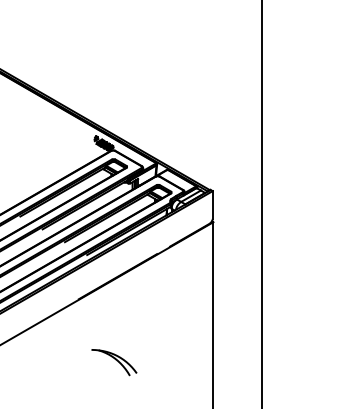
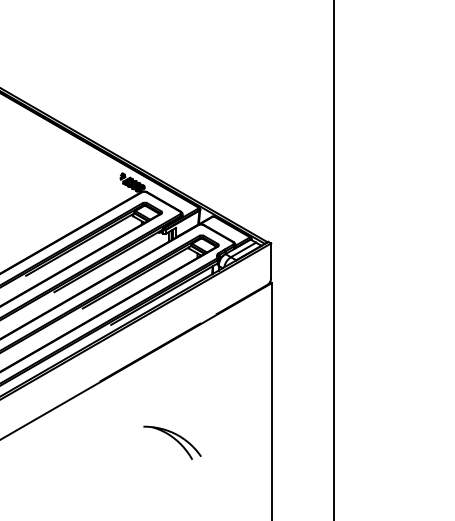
part: (114, 362) -> (172, 442), moved

